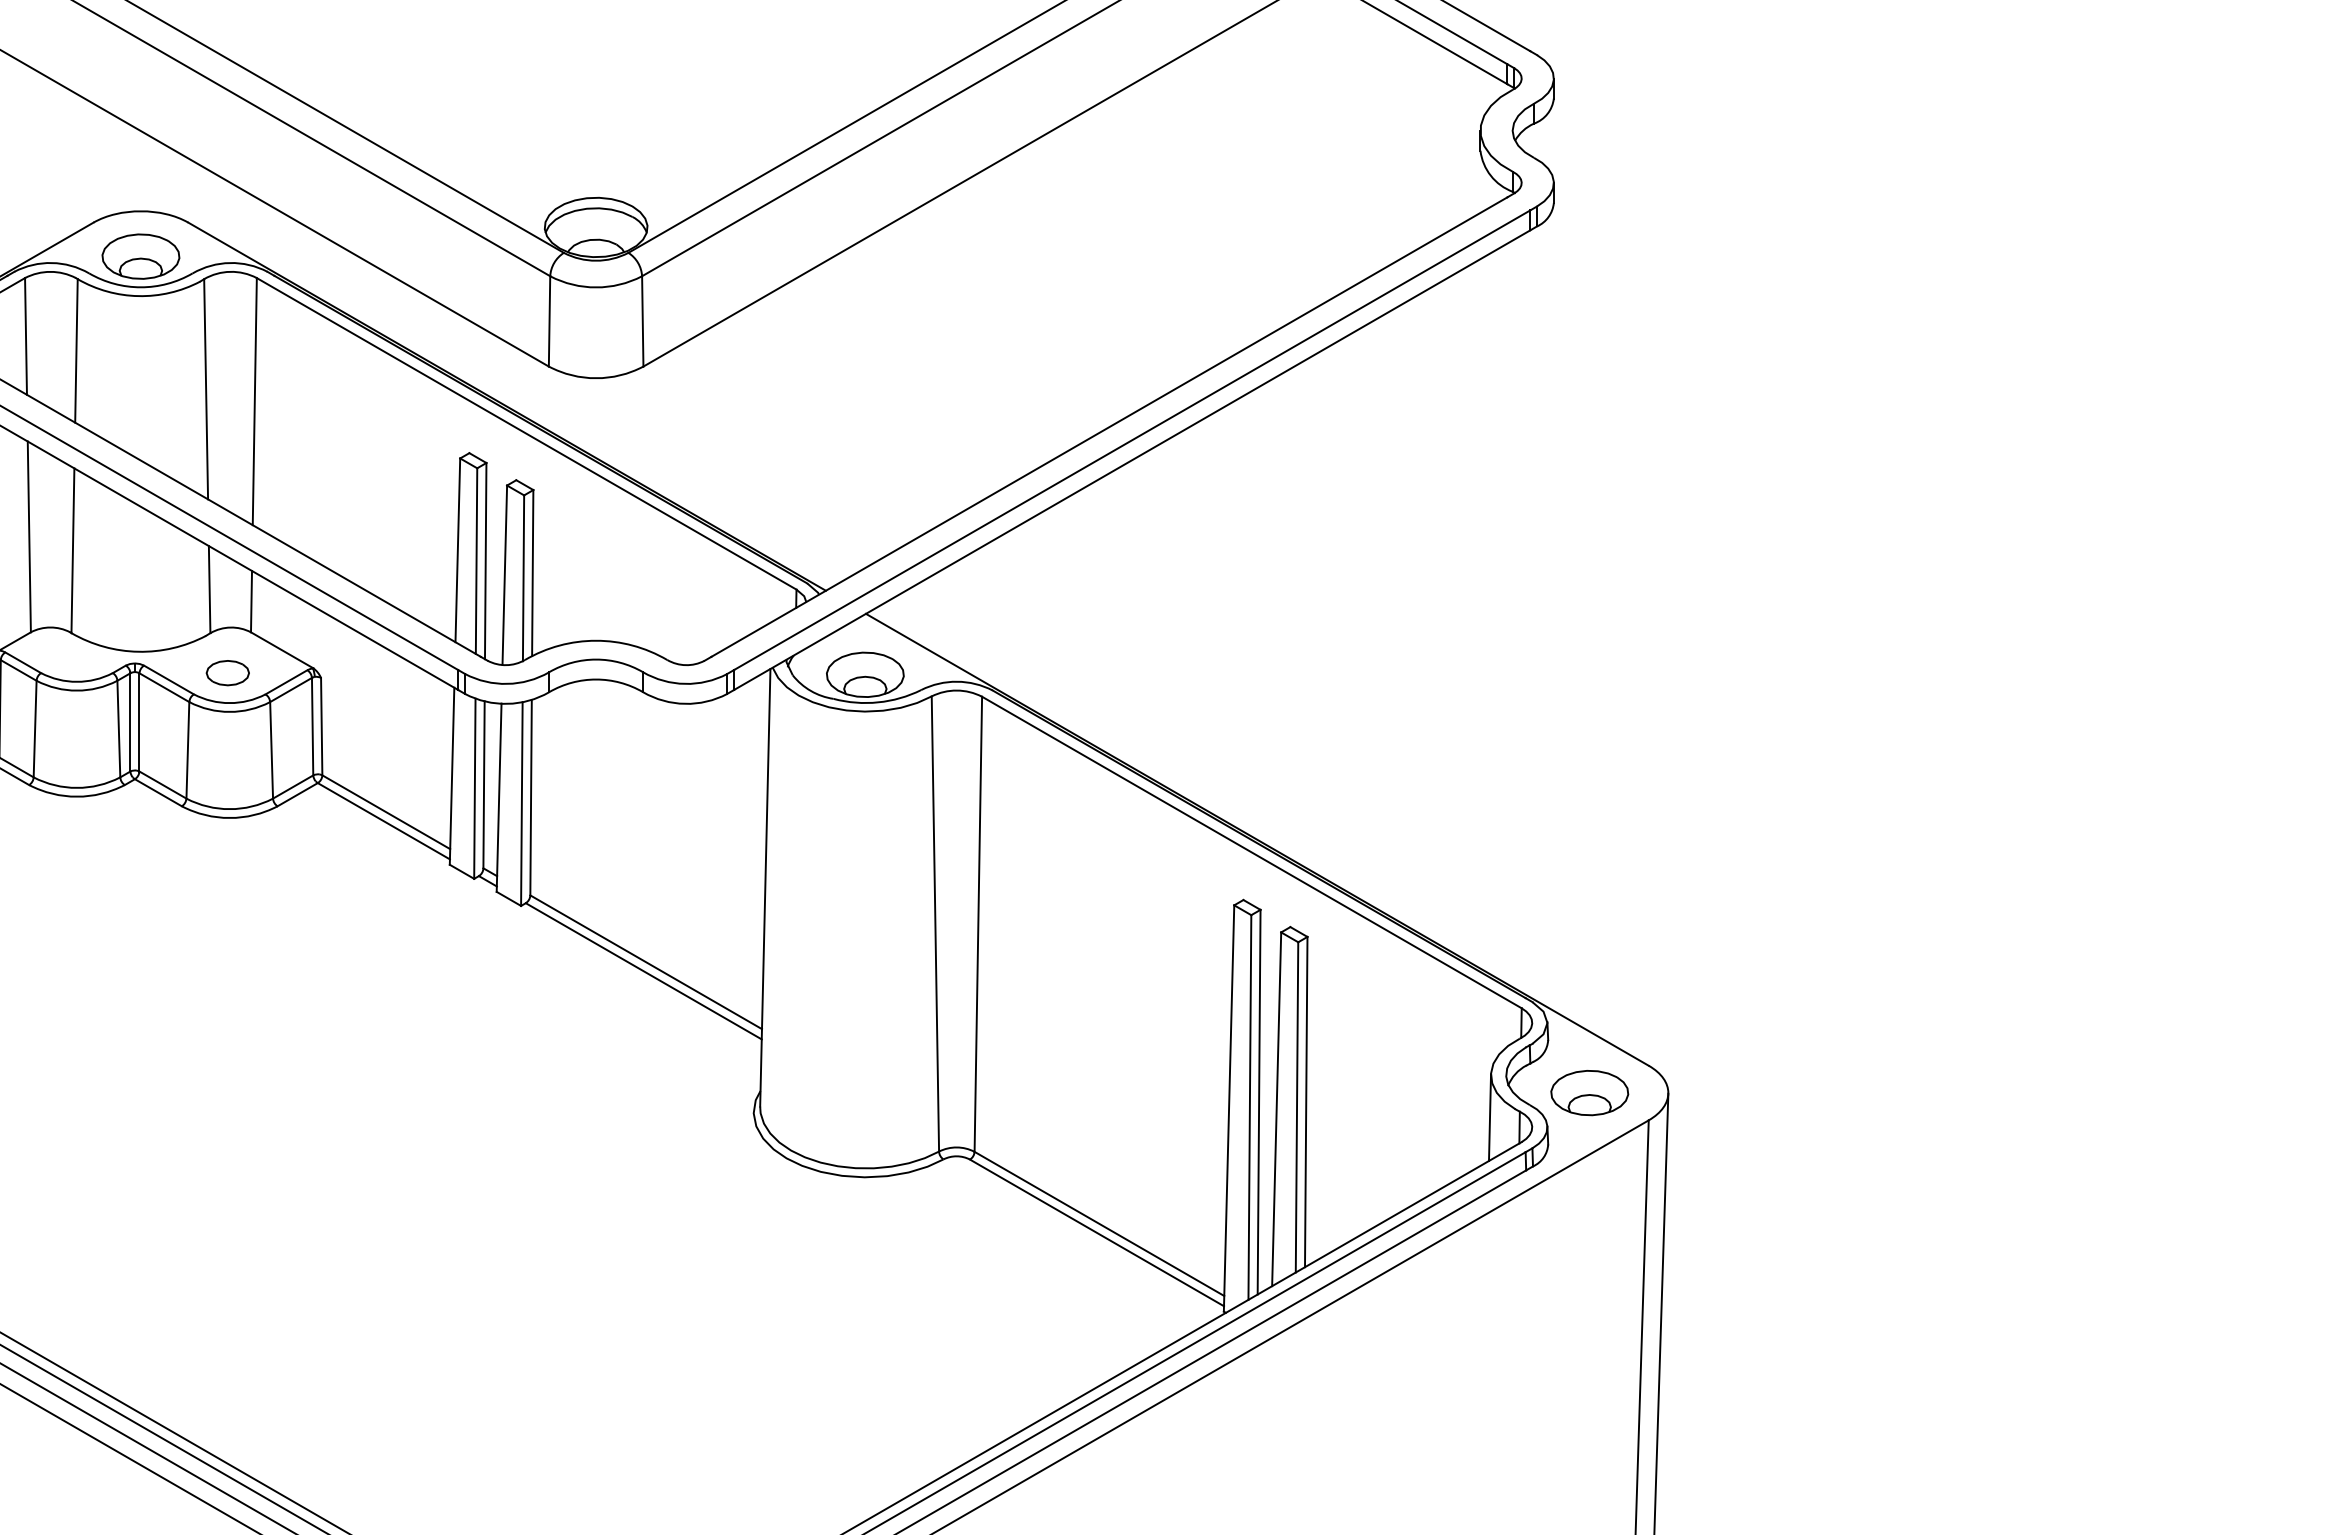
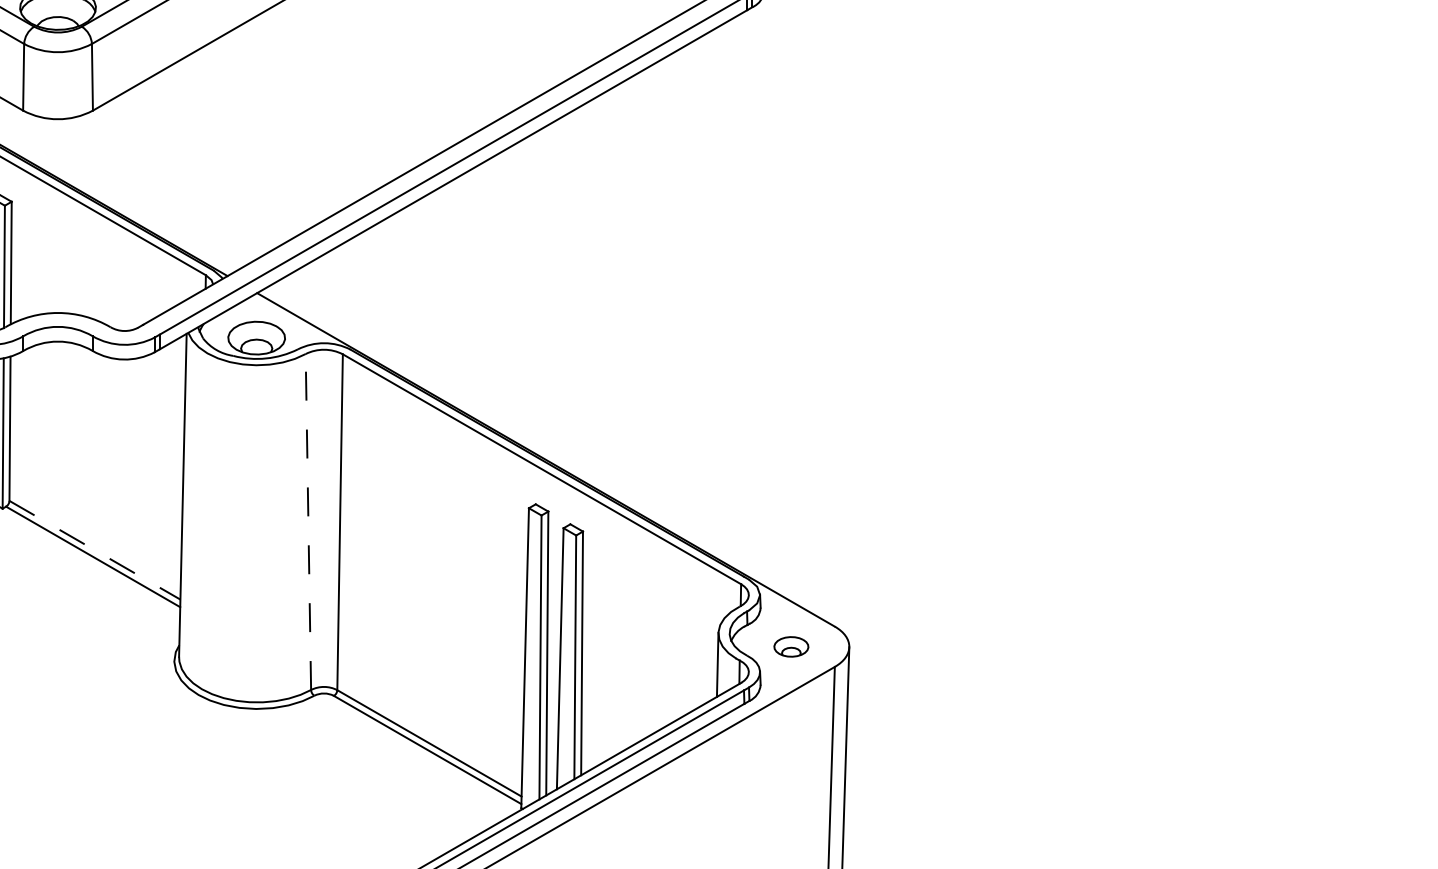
line: (935, 923) -> (308, 521), solid -> dashed
line: (646, 962) -> (95, 550), solid -> dashed
part: (1589, 1093) -> (791, 647), size x0.6

